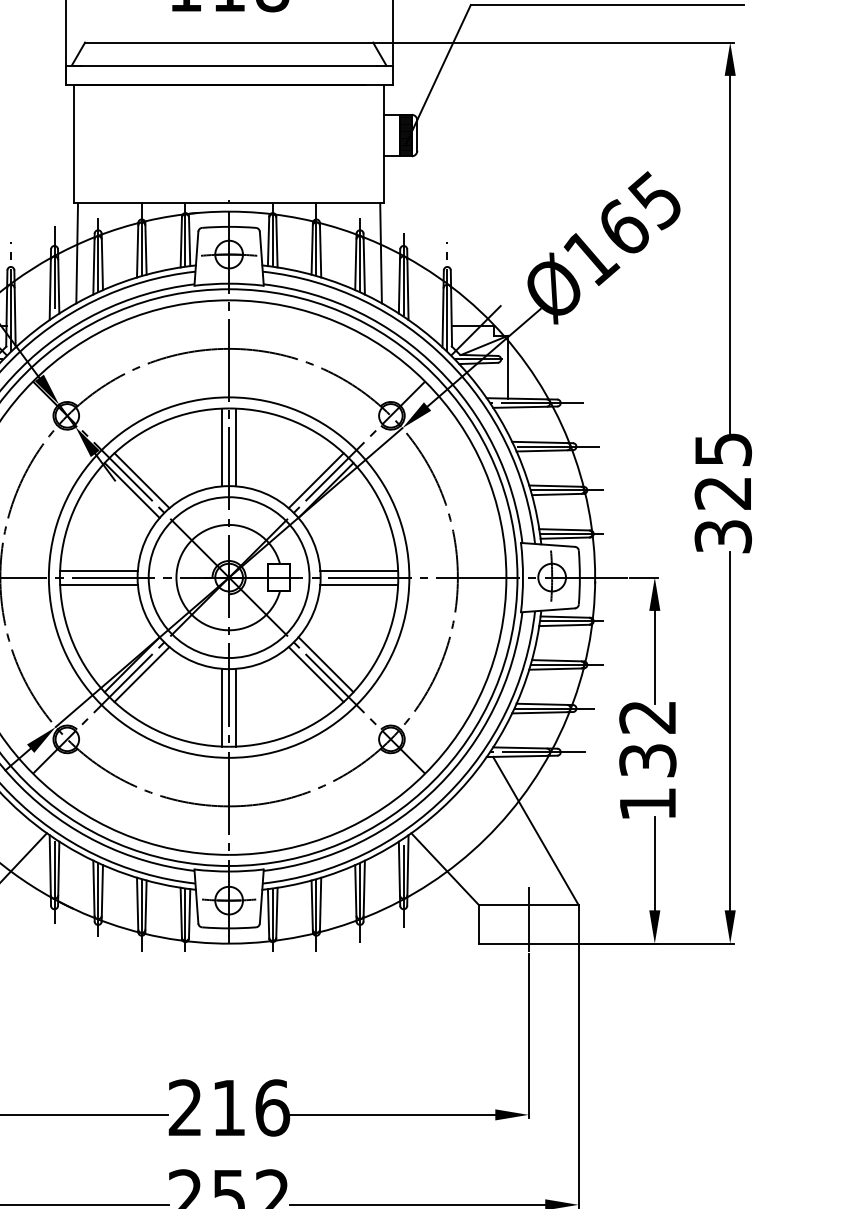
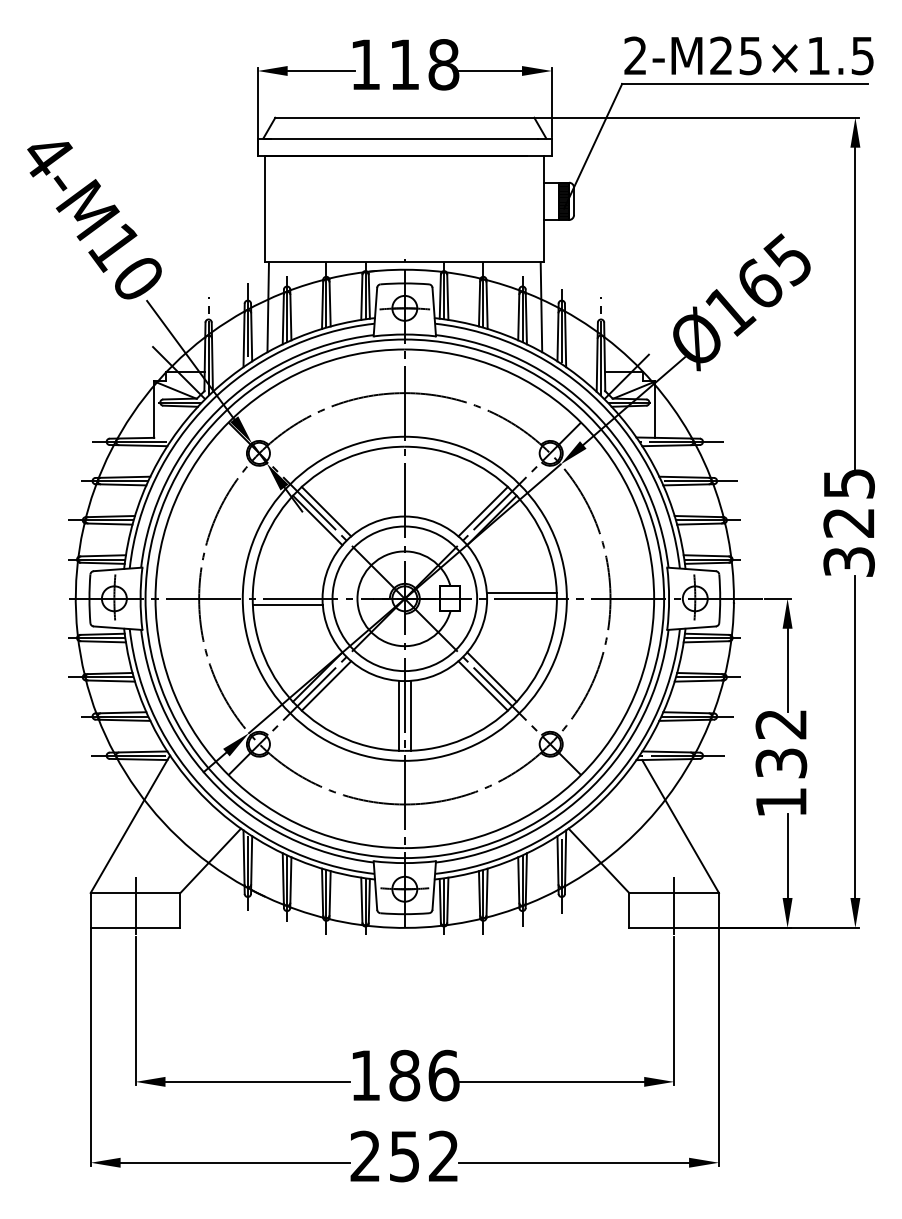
line: (222, 447) -> (398, 481), removed
line: (236, 447) -> (411, 481), removed
line: (98, 570) -> (287, 592), removed
line: (358, 585) -> (521, 605), removed
text: (207, 1107) -> (385, 1075), 216 -> 186

